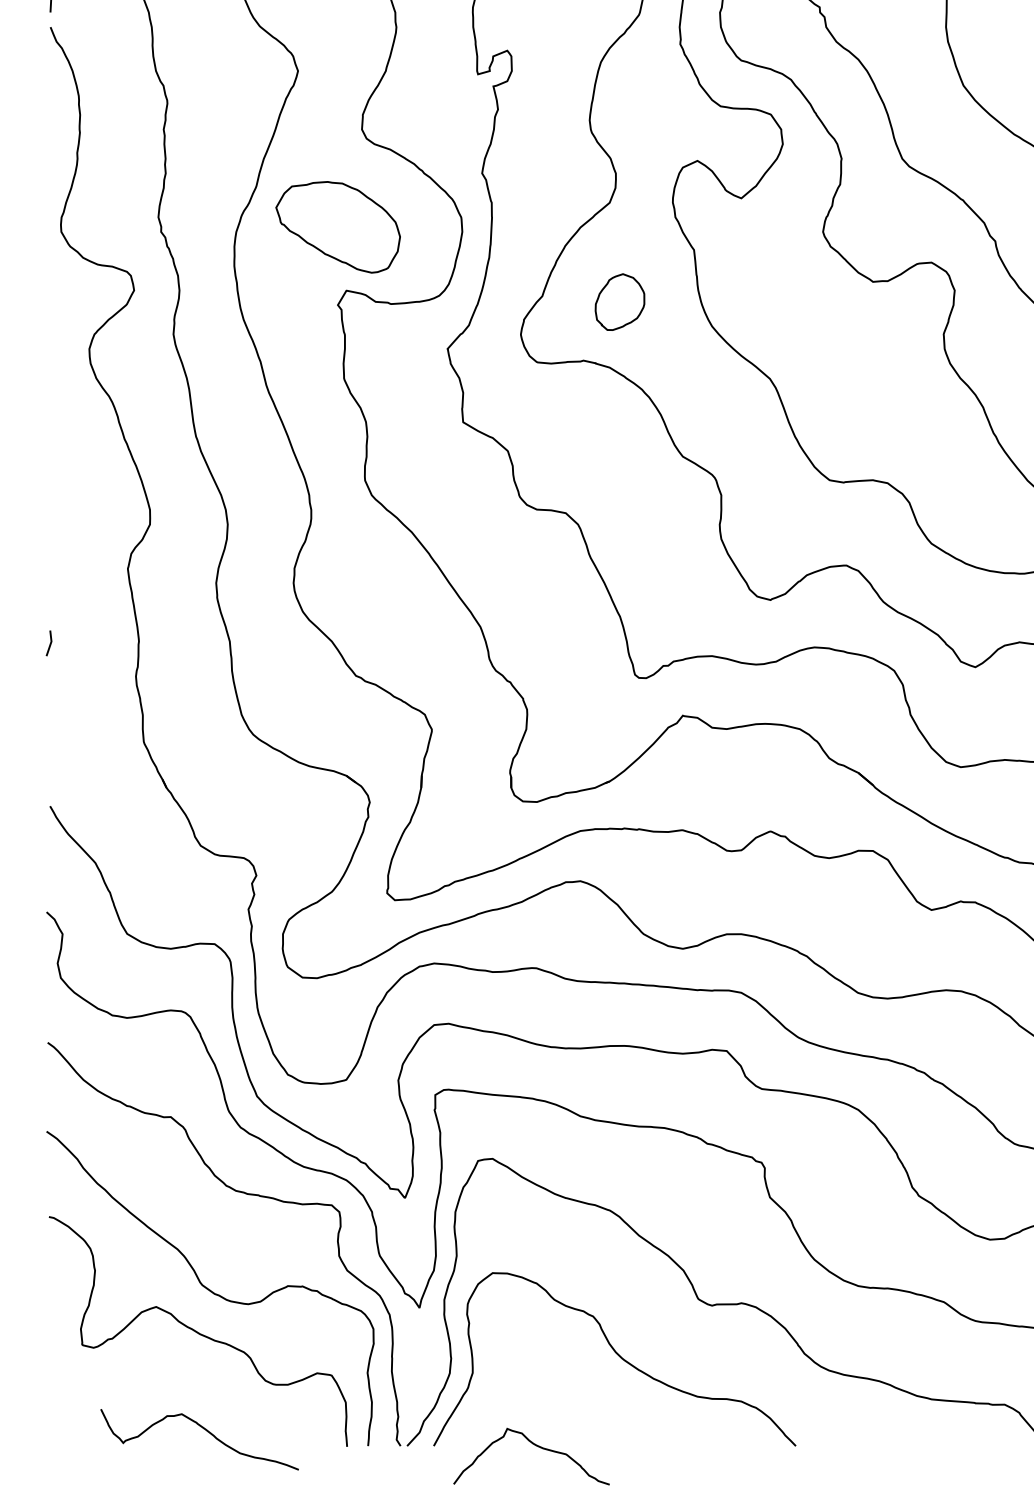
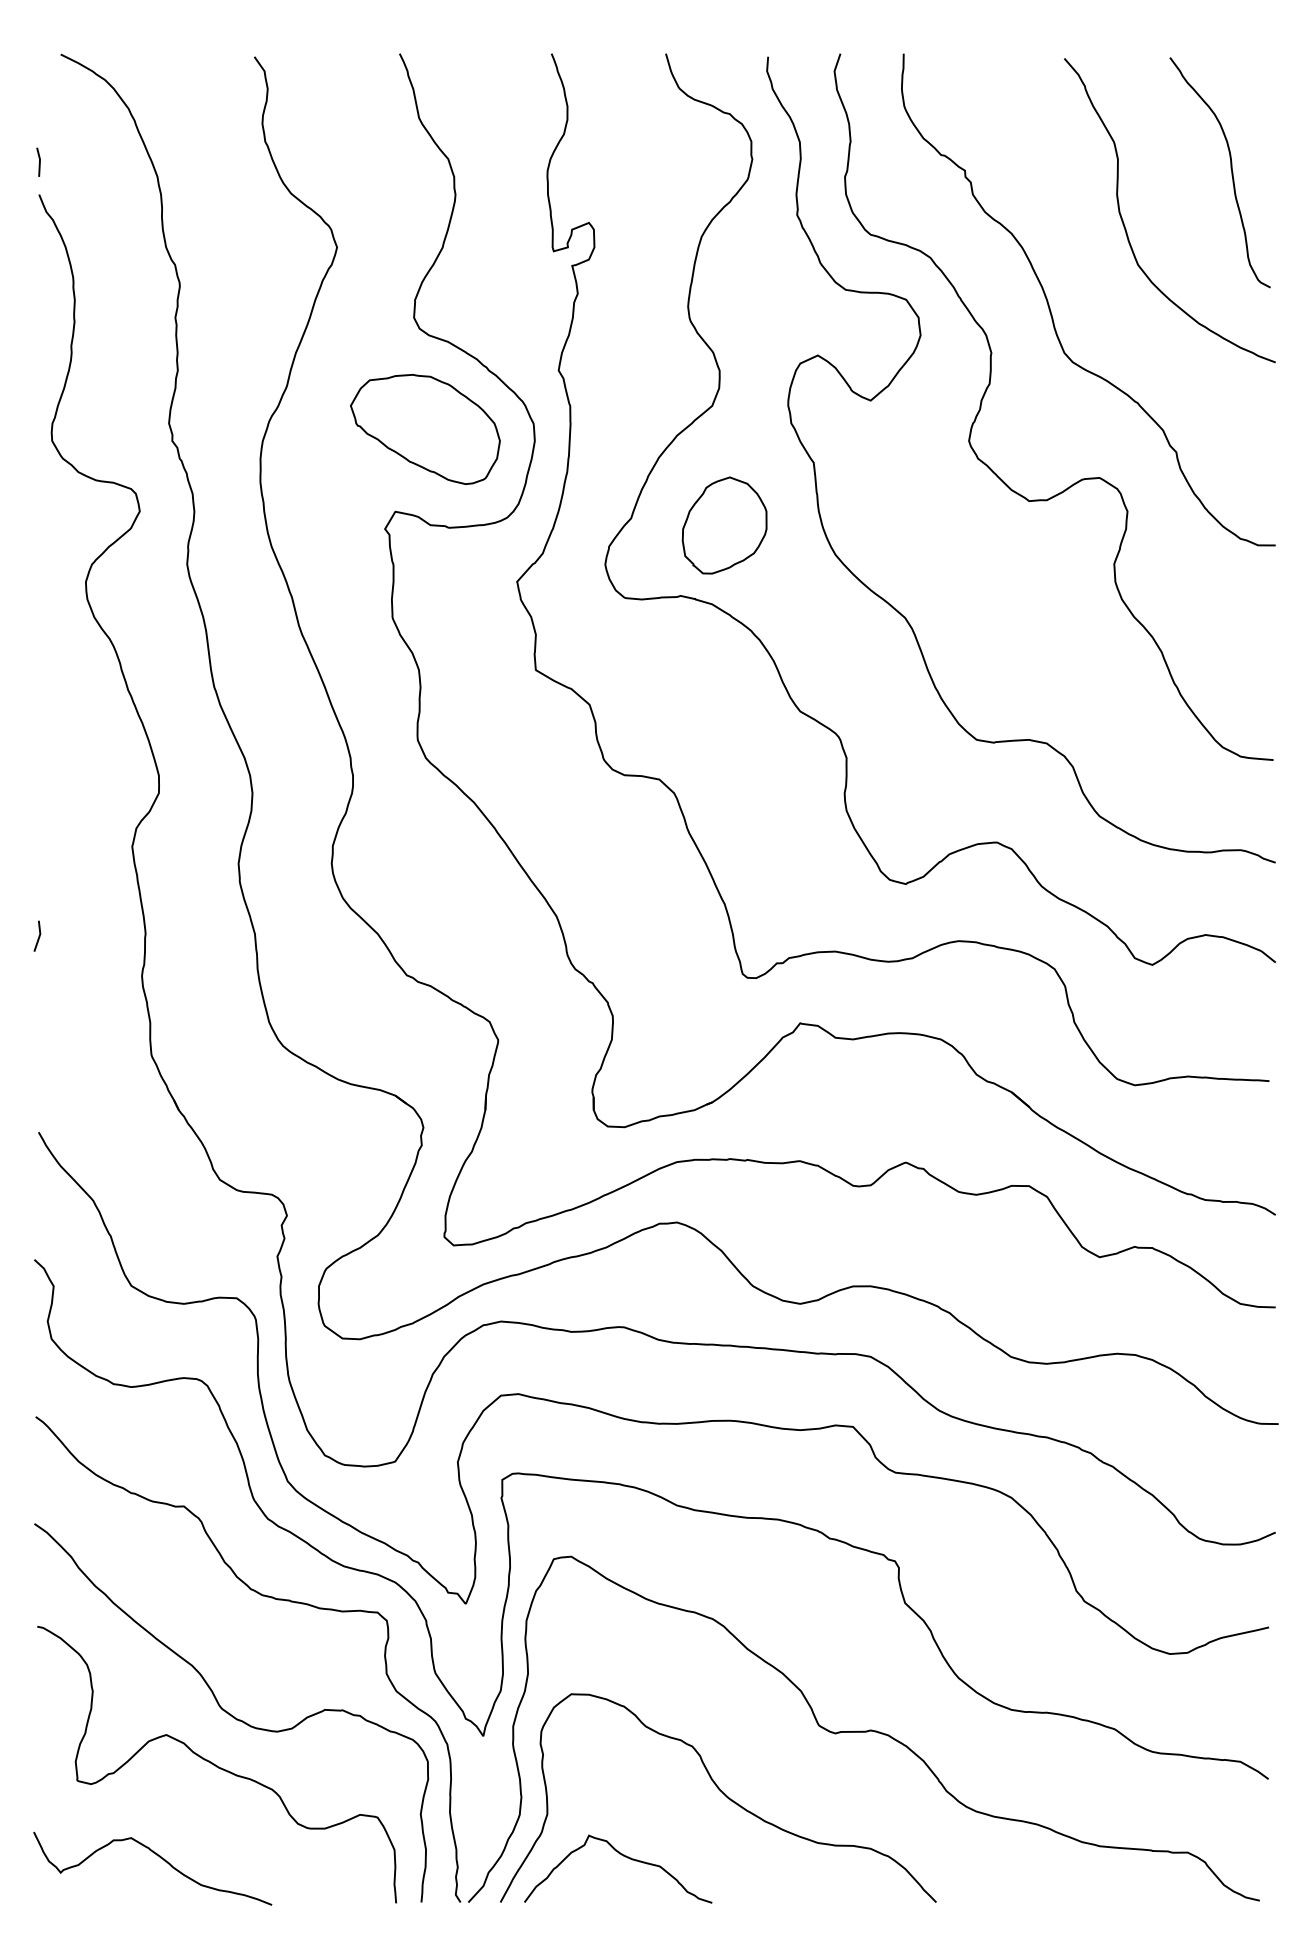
part: (338, 227) -> (425, 429), moved
part: (619, 302) -> (724, 525), size x1.43
curve: (206, 1431) -> (160, 1858), moved
curve: (536, 1446) -> (623, 1856), moved

